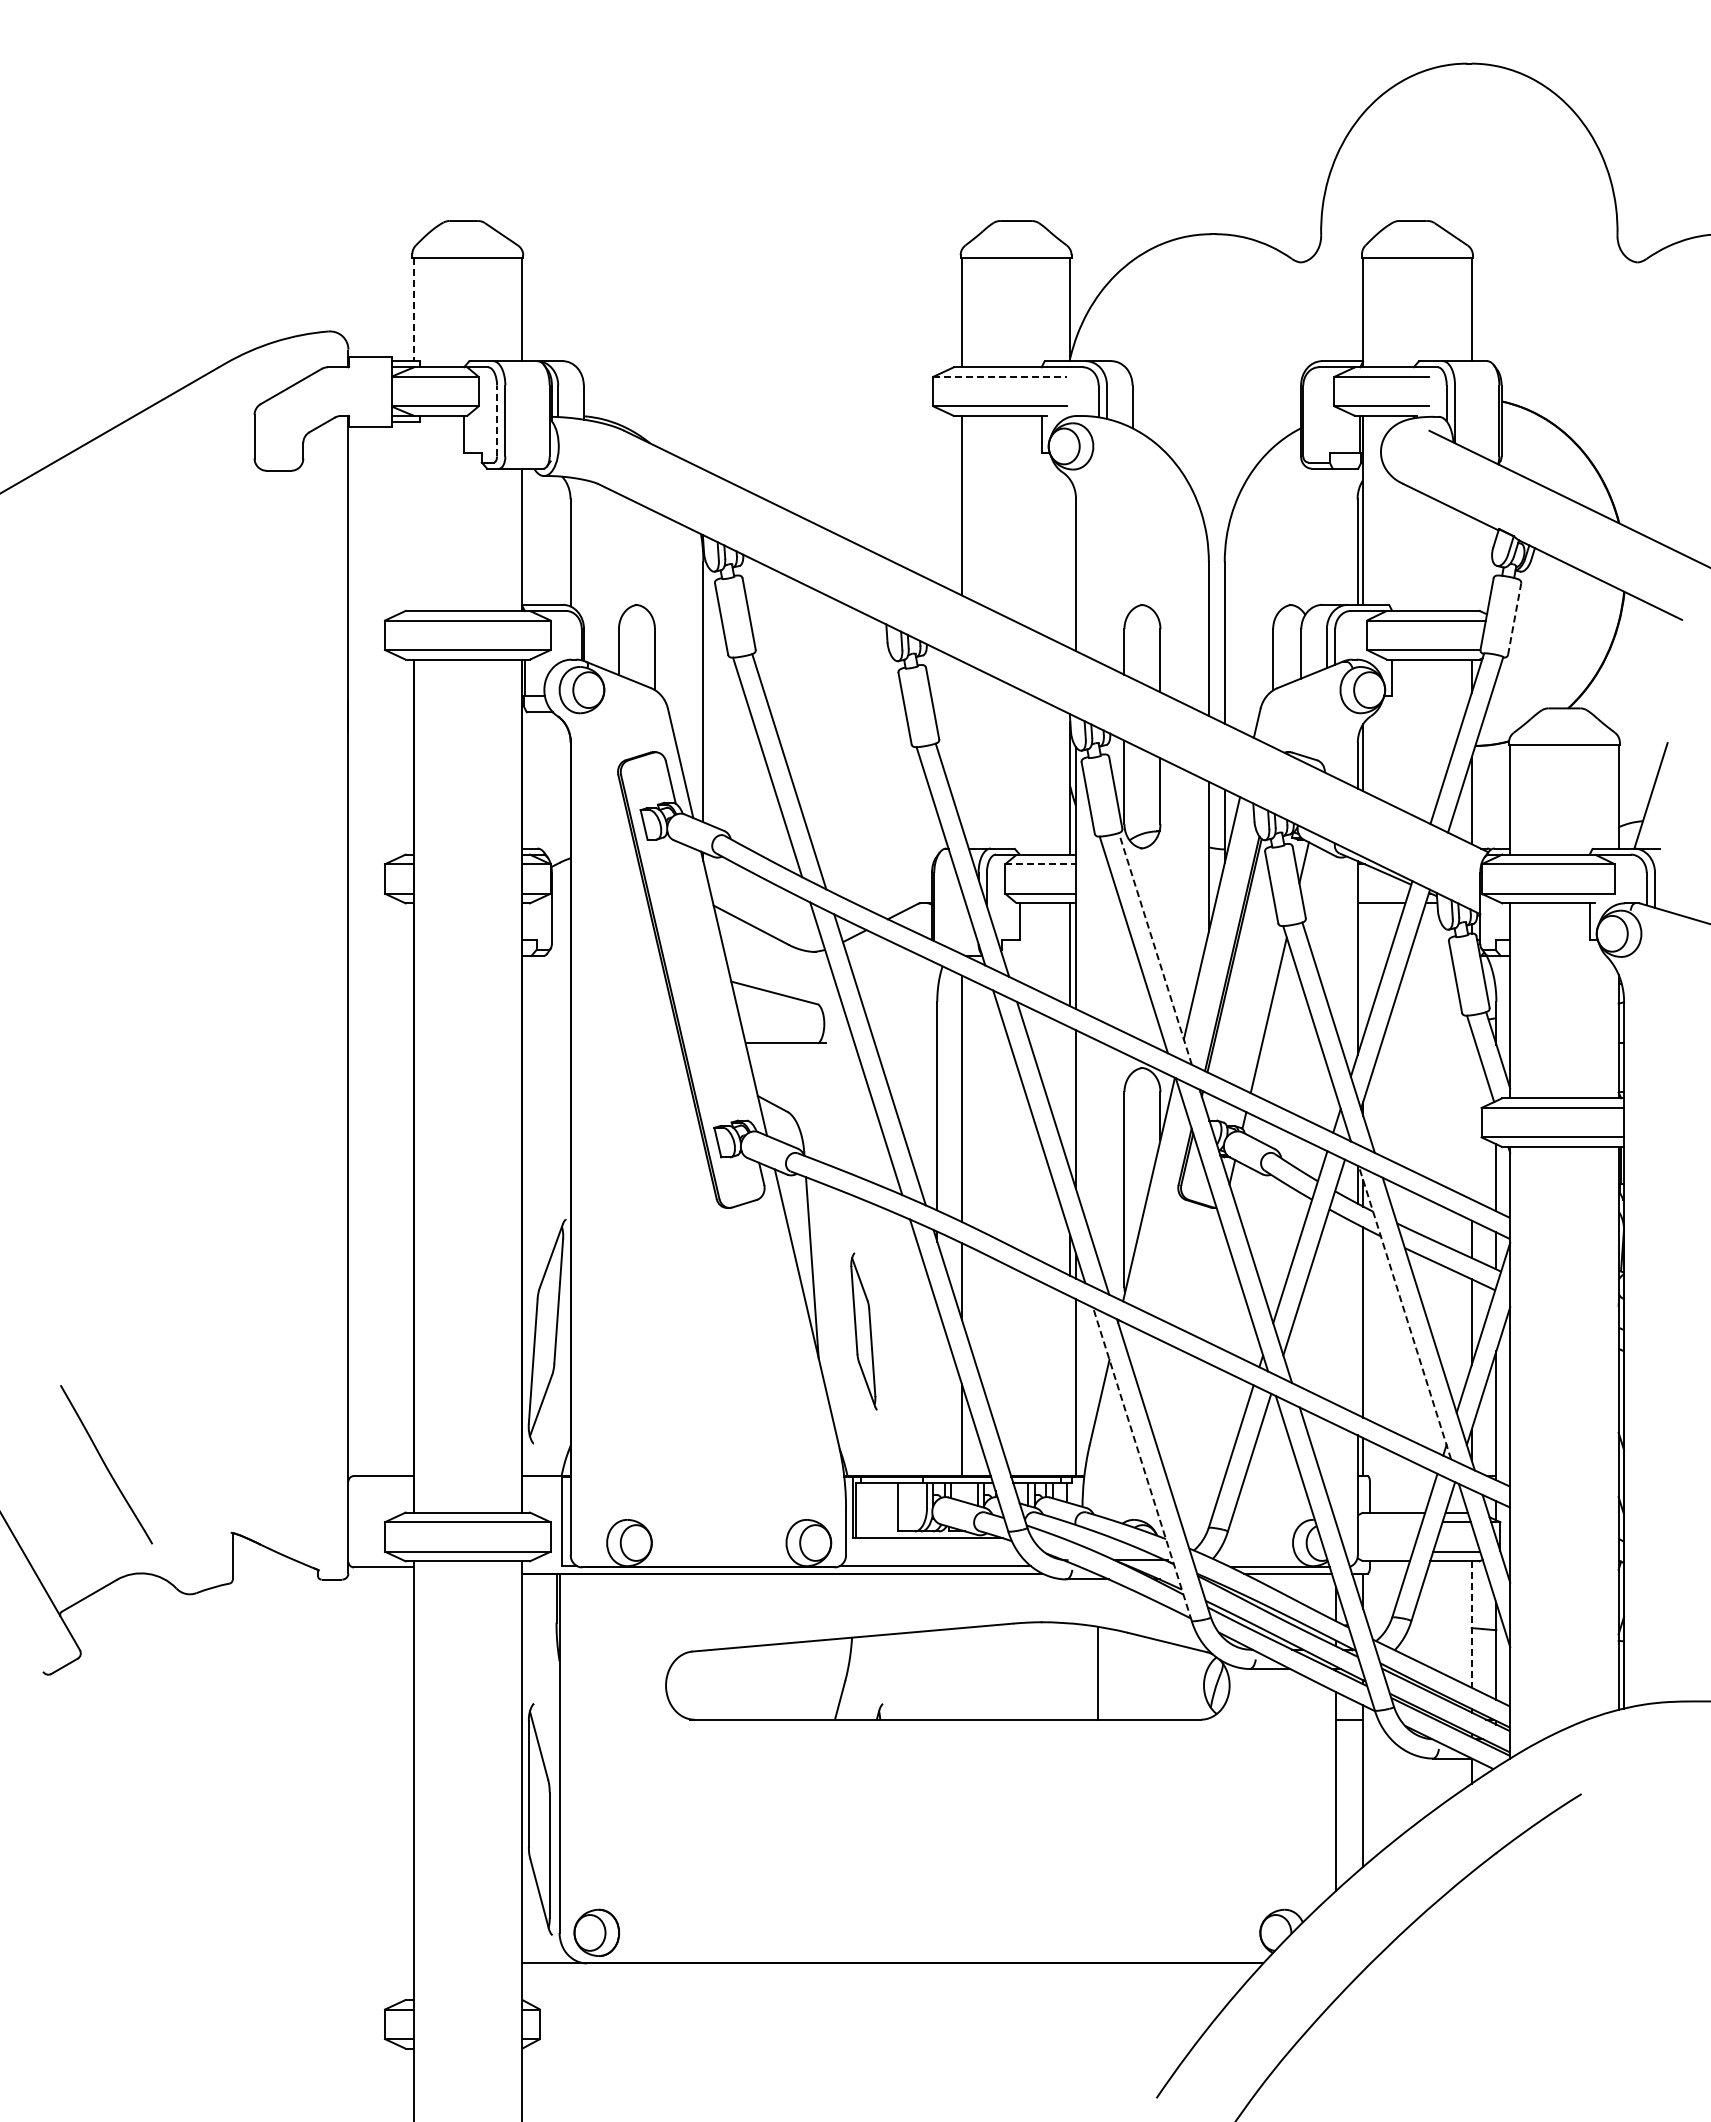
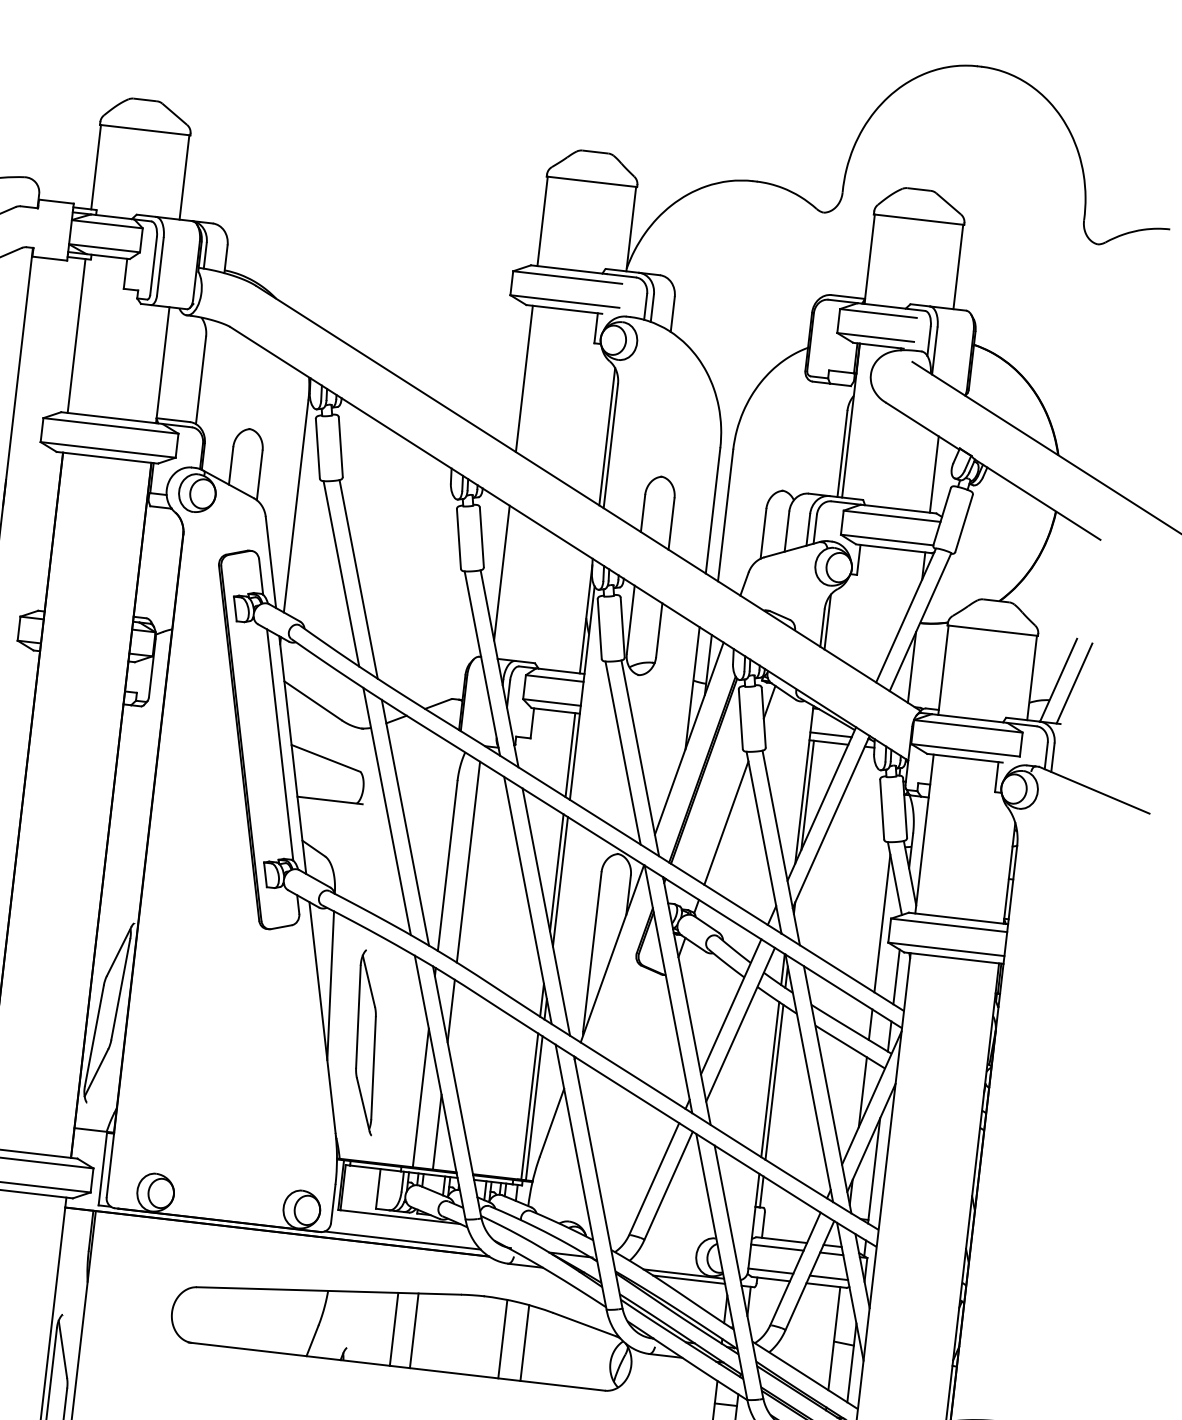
line: (413, 309) -> (96, 167), dashed -> solid
line: (1000, 376) -> (568, 277), dashed -> solid
line: (497, 420) -> (154, 265), dashed -> solid
line: (413, 516) -> (76, 335), added
line: (1471, 563) -> (934, 474), added
line: (1070, 564) -> (607, 437), added
line: (1514, 618) -> (964, 522), dashed -> solid
line: (961, 743) -> (501, 572), added
line: (1670, 797) -> (1074, 683), added
line: (1041, 864) -> (555, 678), dashed -> solid
line: (1382, 893) -> (830, 734), added
line: (1155, 948) -> (640, 757), dashed -> solid
line: (1363, 970) -> (807, 795), added
line: (717, 983) -> (280, 745), added
line: (1070, 1099) -> (556, 873), added
line: (1471, 1114) -> (882, 923), added
line: (1404, 1312) -> (808, 1078), dashed -> solid
line: (1357, 1319) -> (770, 1079), added
part: (863, 1331) -> (366, 1042), size x1.43
line: (1070, 1386) -> (529, 1106), added
line: (937, 1391) -> (420, 1098), added
line: (1142, 1463) -> (581, 1176), dashed -> solid
line: (1389, 1522) -> (776, 1247), added
line: (1384, 1551) -> (770, 1270), added
line: (1471, 1625) -> (834, 1339), dashed -> solid
line: (1070, 1671) -> (502, 1339), added
line: (961, 1673) -> (413, 1330), added
line: (937, 1674) -> (394, 1329), added

